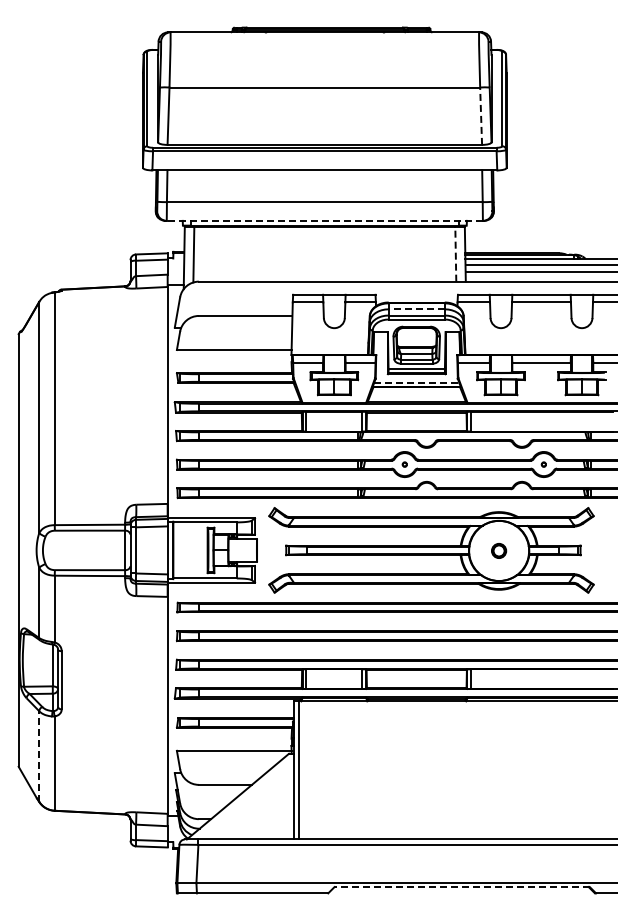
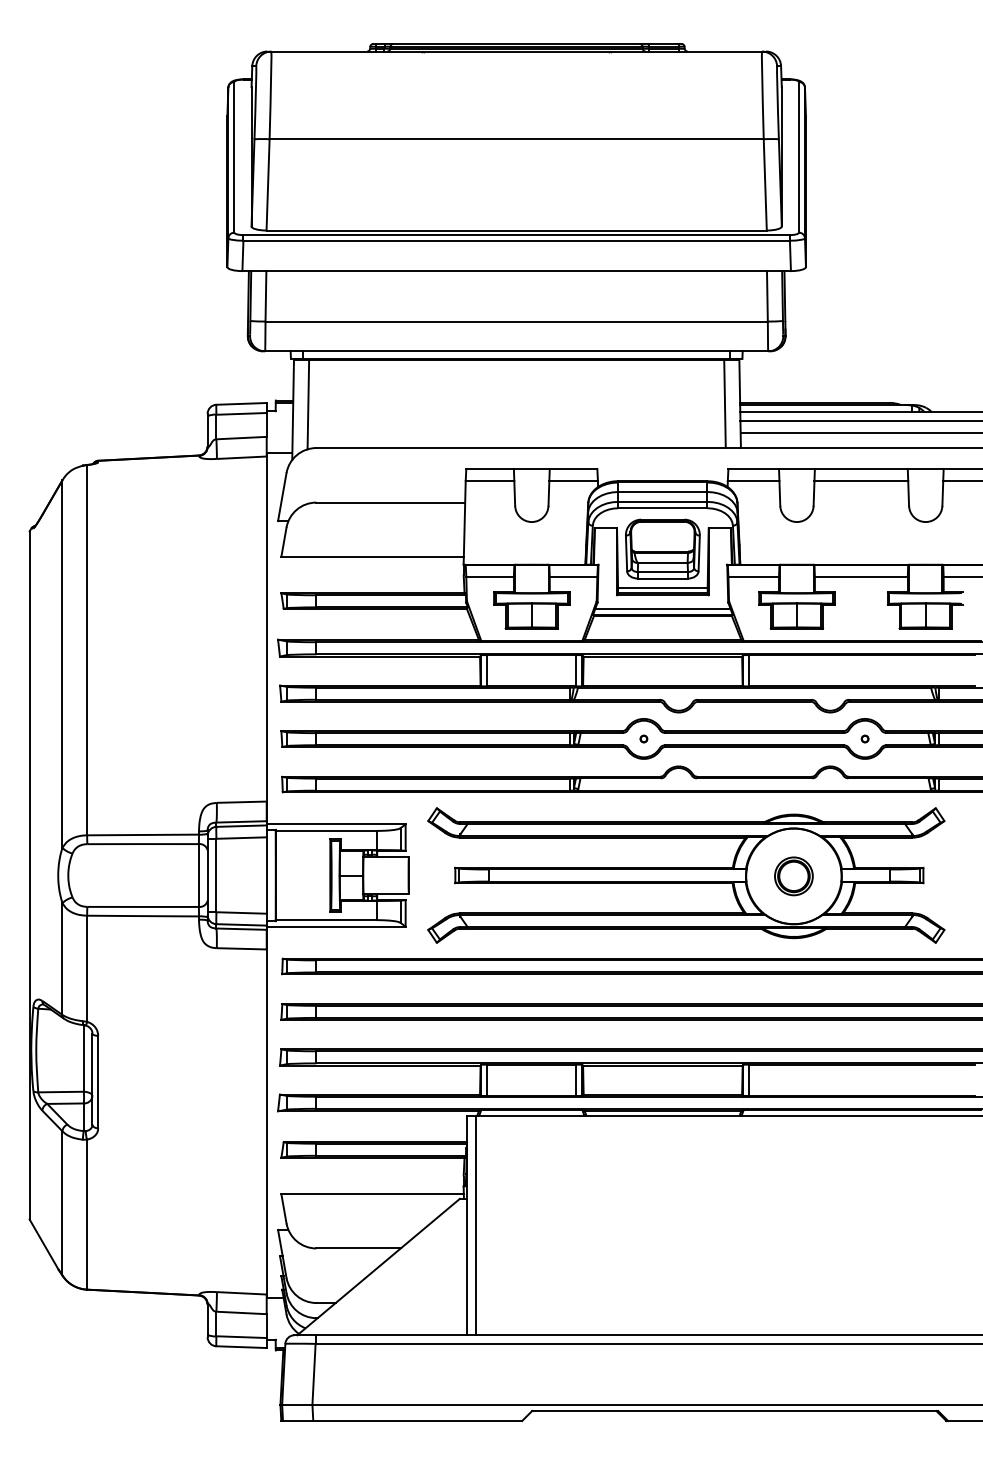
line: (481, 116) -> (765, 185), dashed -> solid
line: (324, 220) -> (516, 350), dashed -> solid
line: (455, 254) -> (724, 404), dashed -> solid
line: (416, 309) -> (662, 492), dashed -> solid
line: (416, 382) -> (662, 608), dashed -> solid
part: (498, 550) -> (792, 875), size x1.67
line: (39, 756) -> (62, 1203), dashed -> solid
line: (462, 887) -> (735, 1411), dashed -> solid

